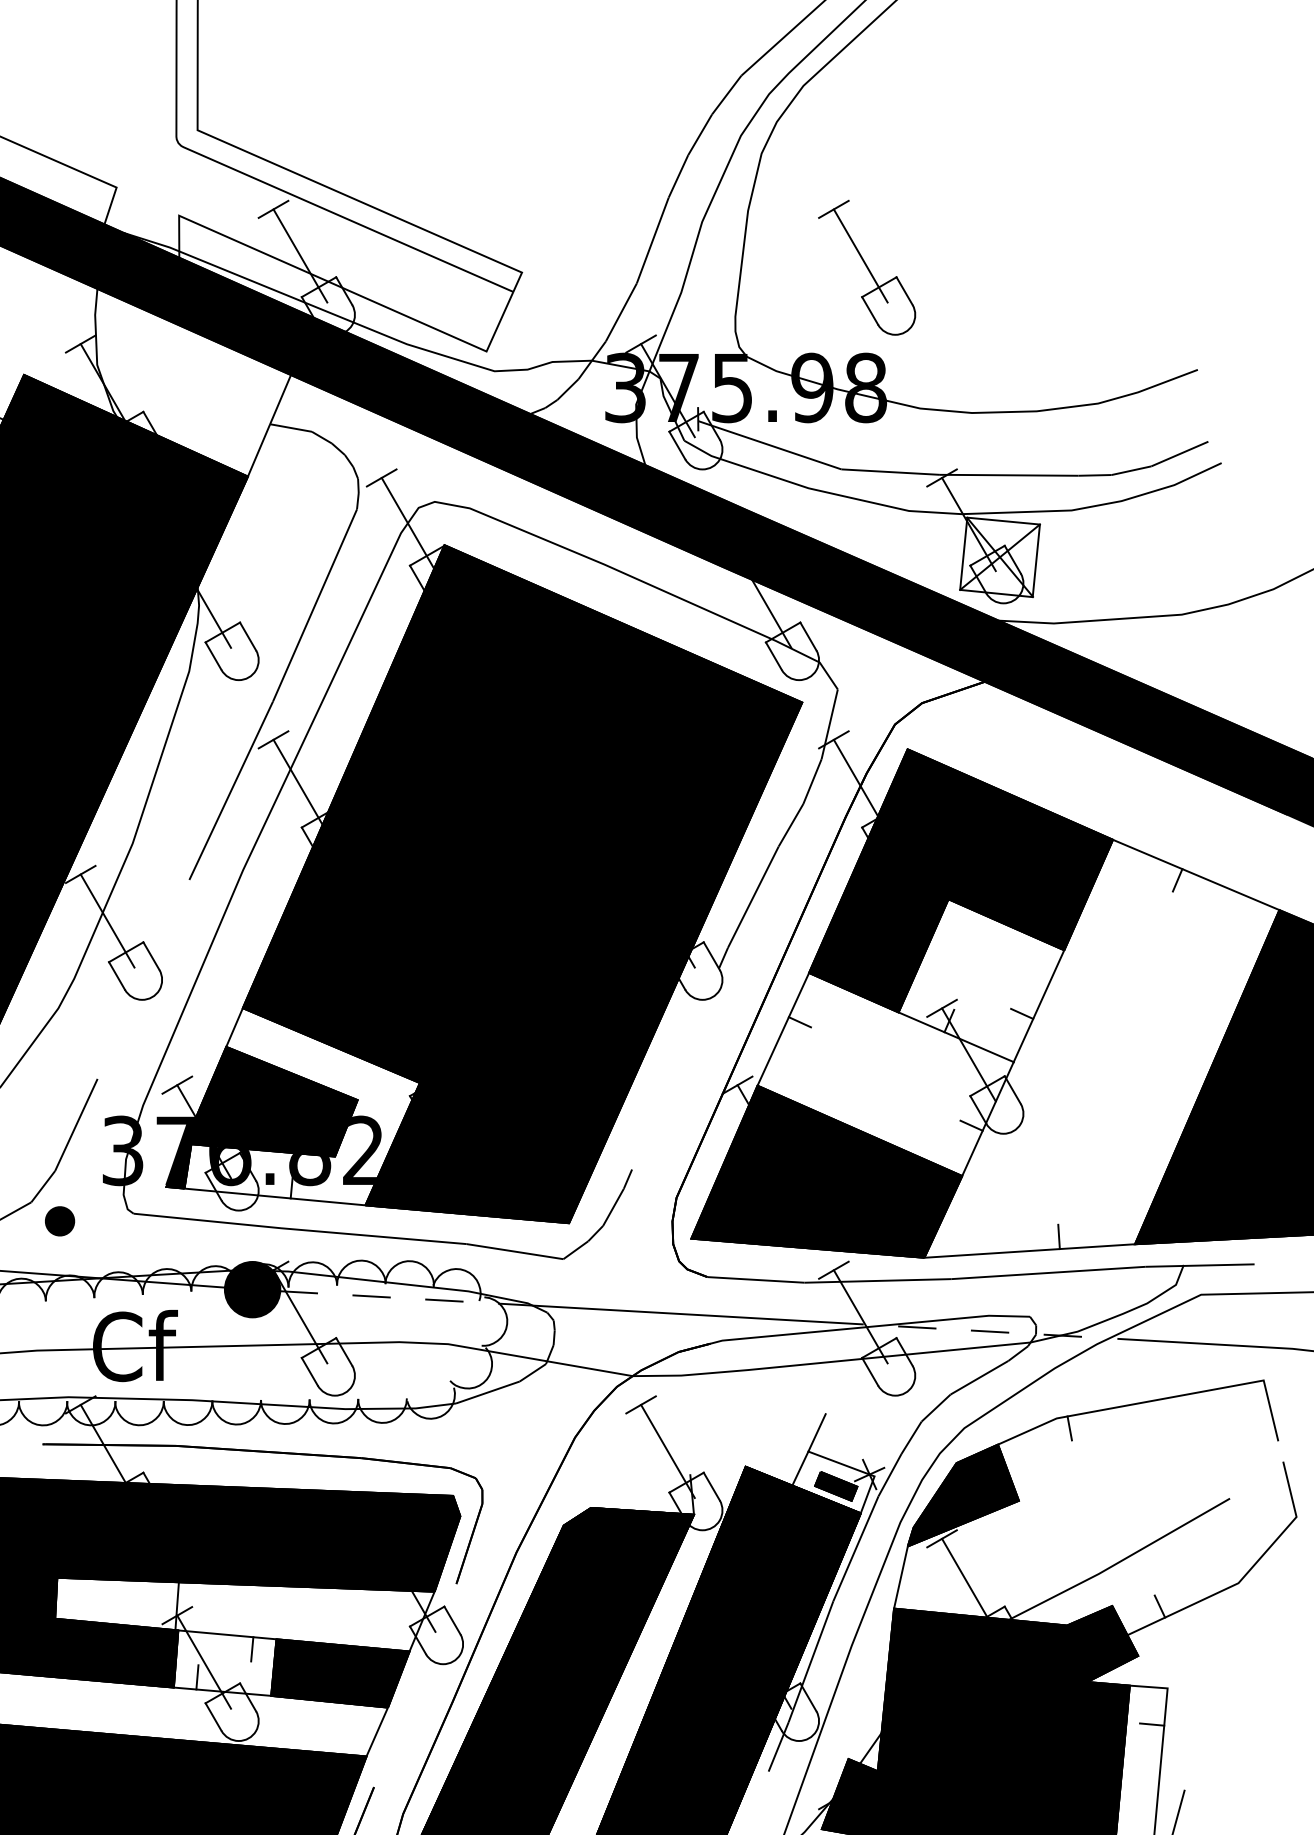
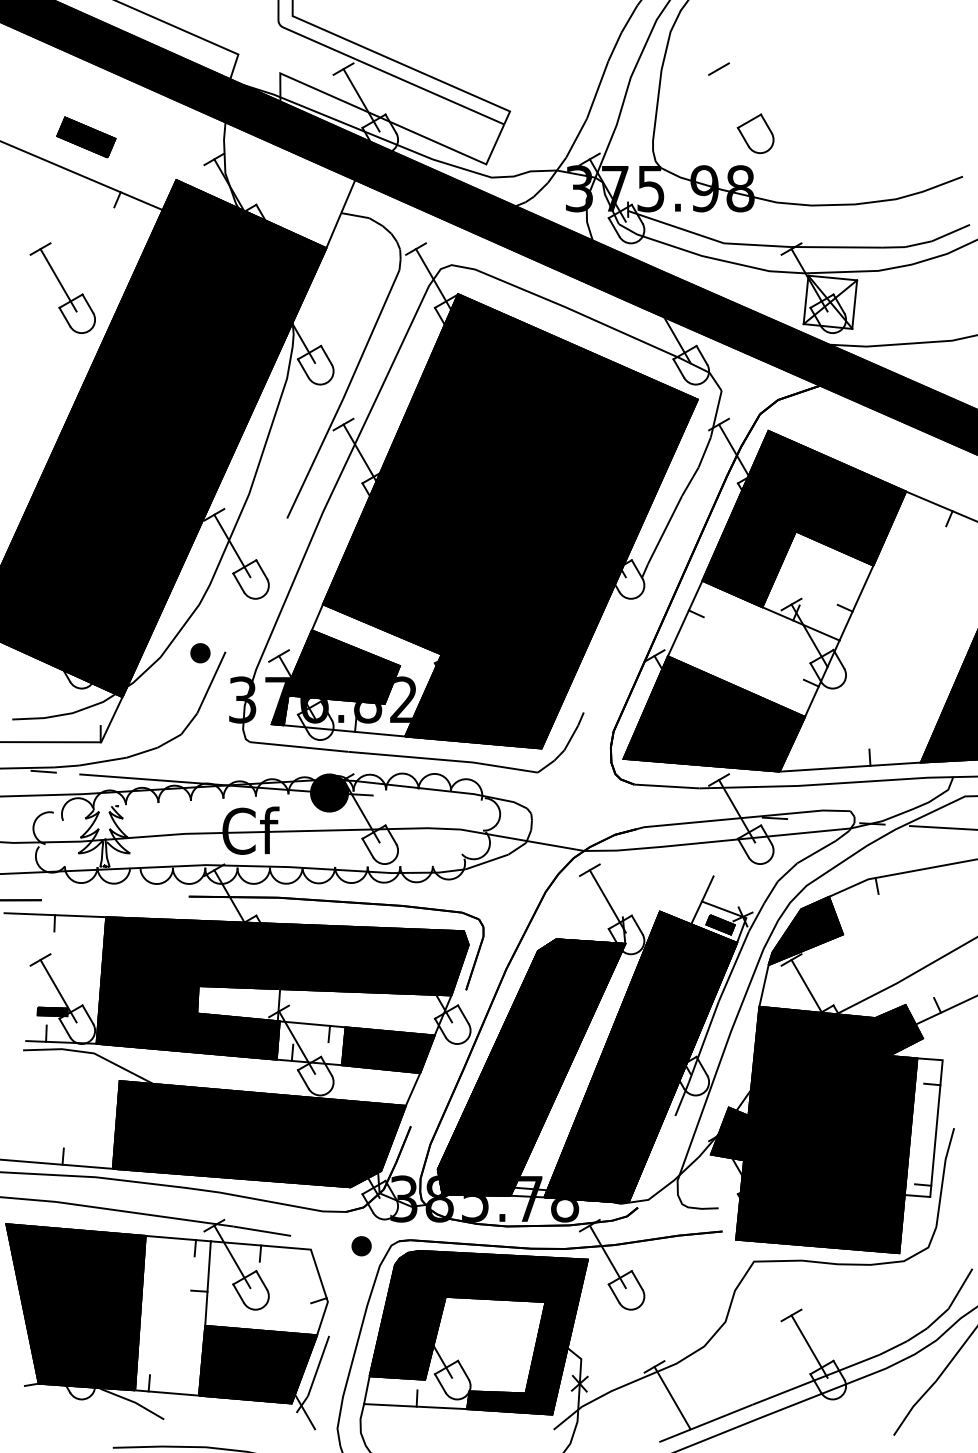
line: (861, 256) -> (737, 100), removed
part: (60, 1221) -> (200, 653), moved
line: (371, 1296) -> (409, 797), removed
line: (443, 1300) -> (457, 800), removed
line: (680, 1314) -> (616, 809), removed
line: (989, 1330) -> (823, 820), removed

